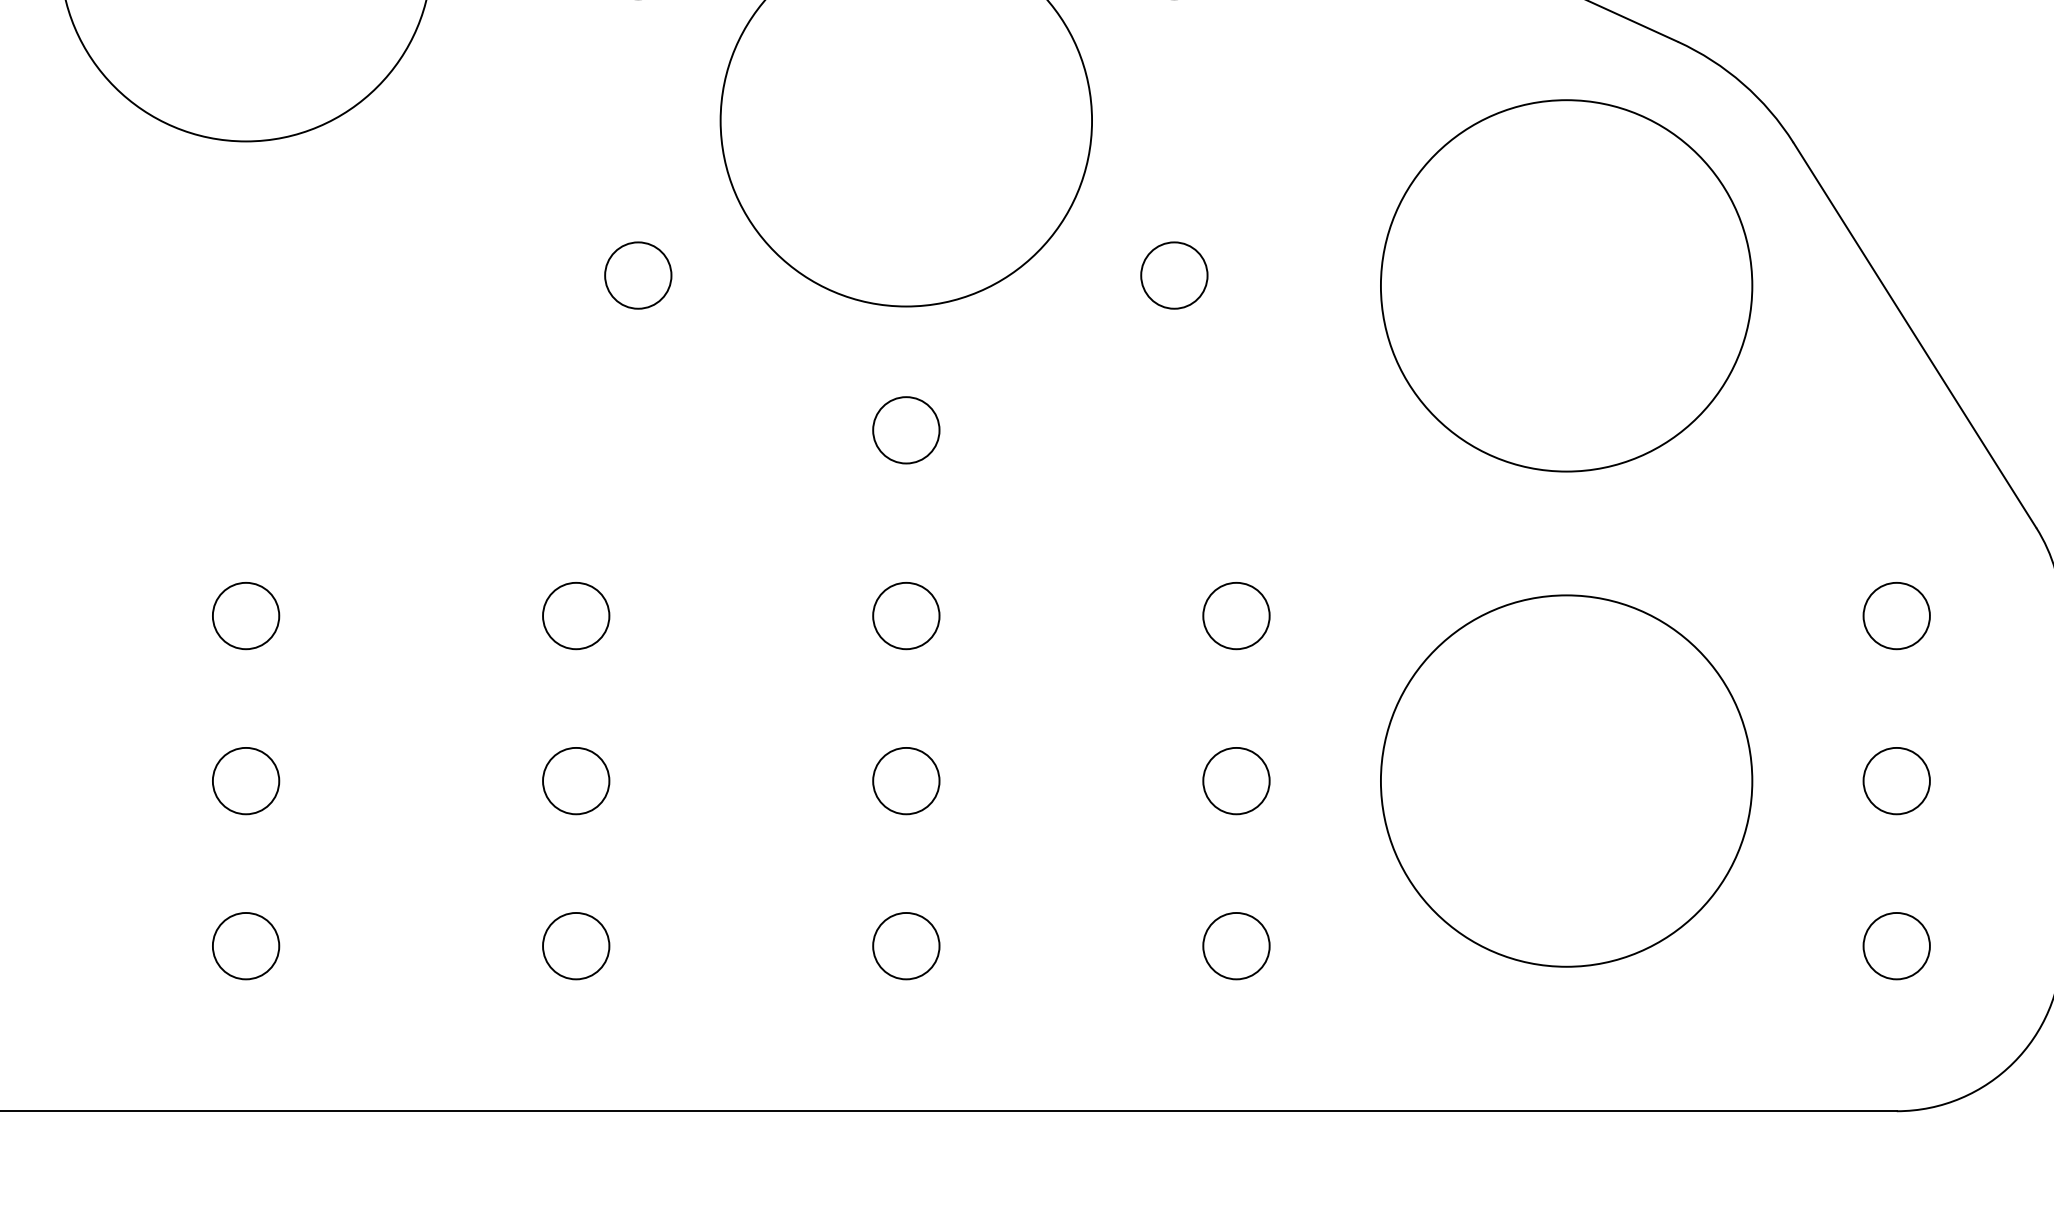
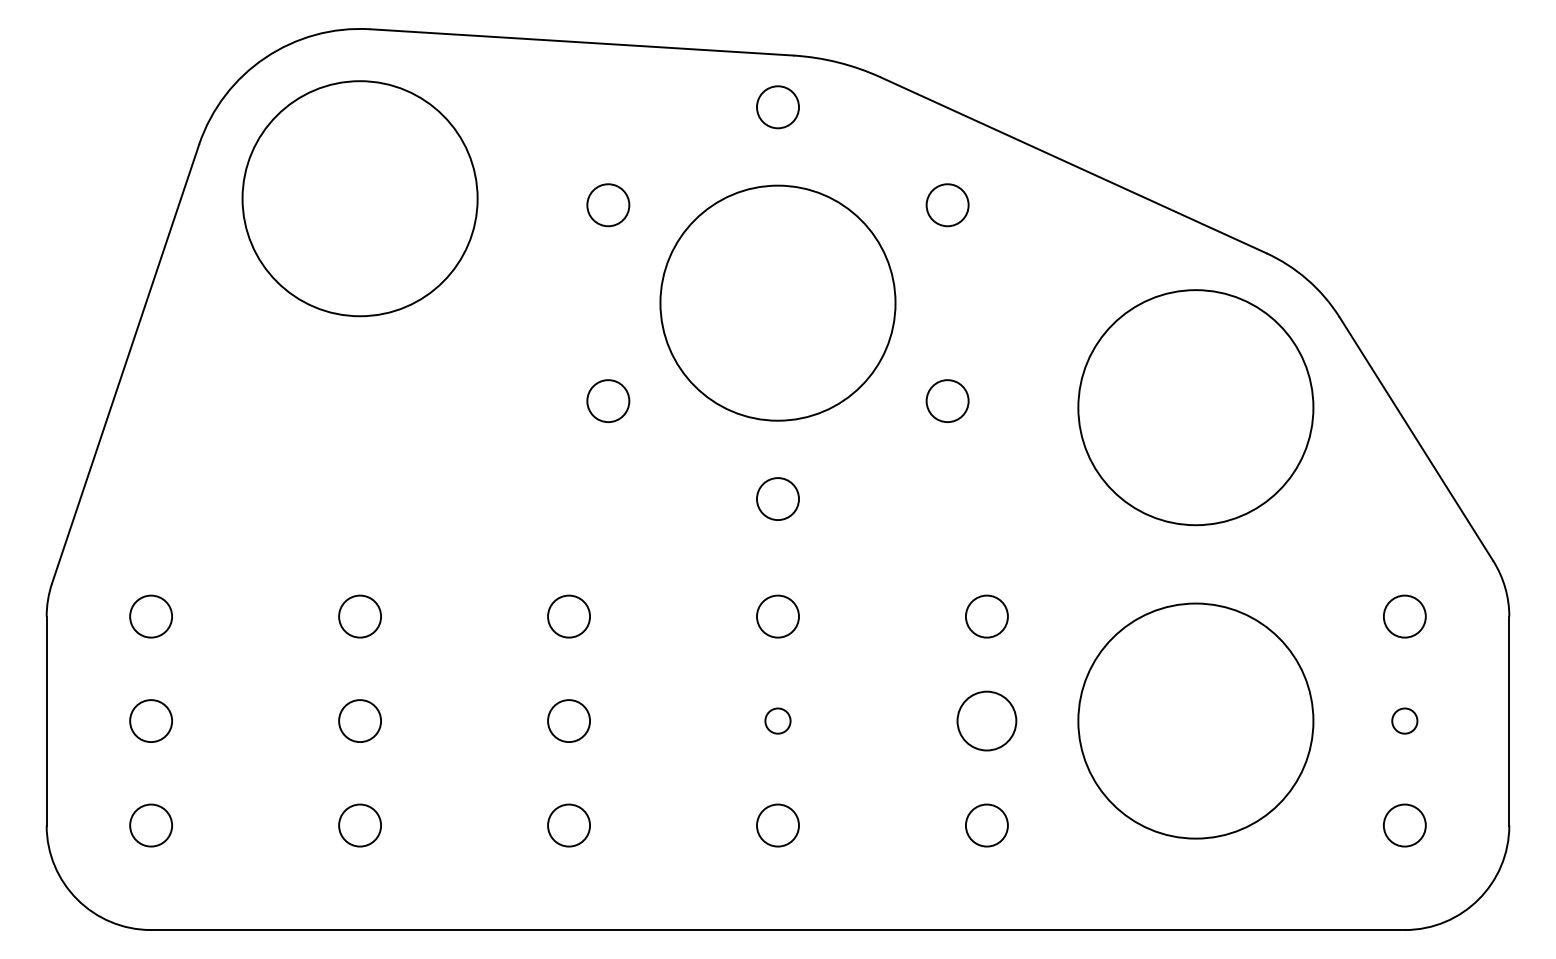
circle: (905, 781) -> (777, 721), size x0.6
circle: (1235, 781) -> (986, 721), size x1.4
circle: (1896, 781) -> (1404, 721), size x0.6

